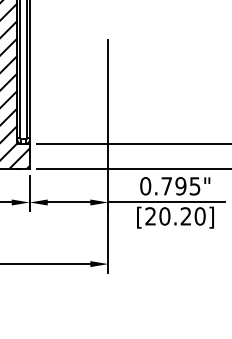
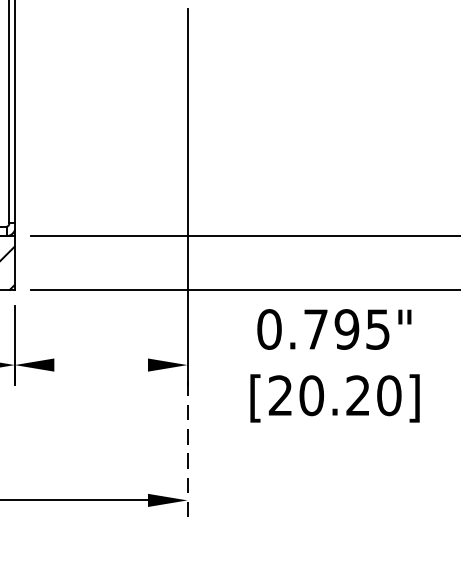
line: (68, 202) -> (99, 365), removed
line: (166, 202) -> (315, 365), removed
line: (108, 241) -> (187, 450), solid -> dashed

